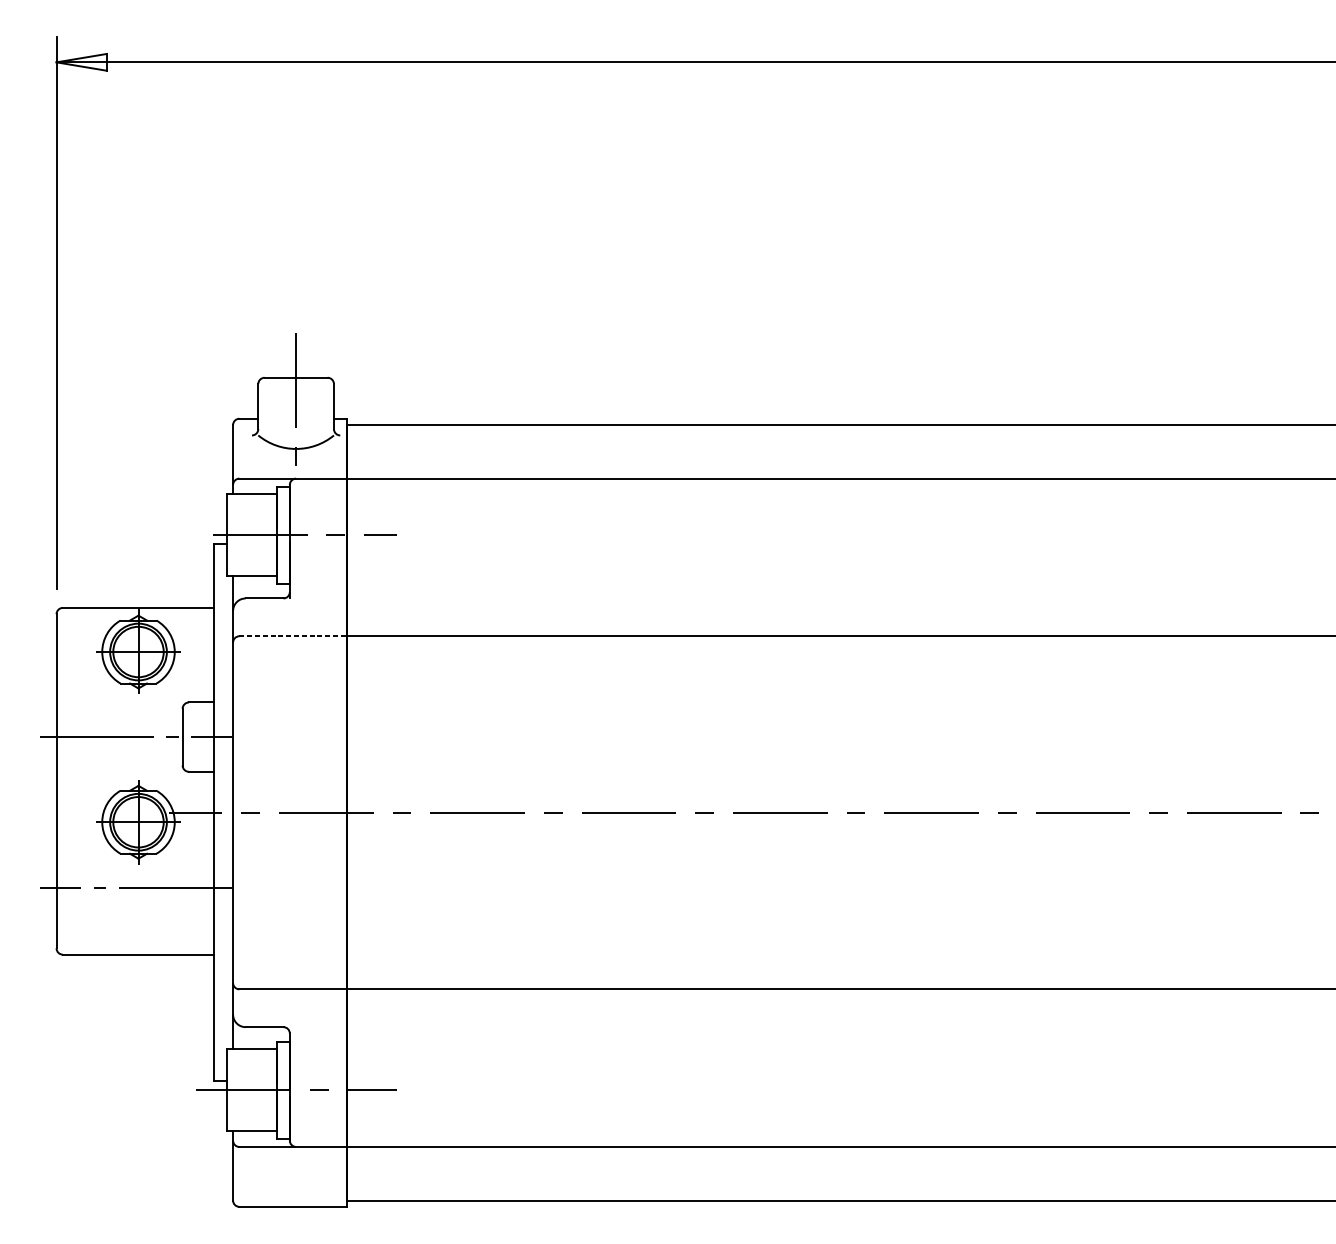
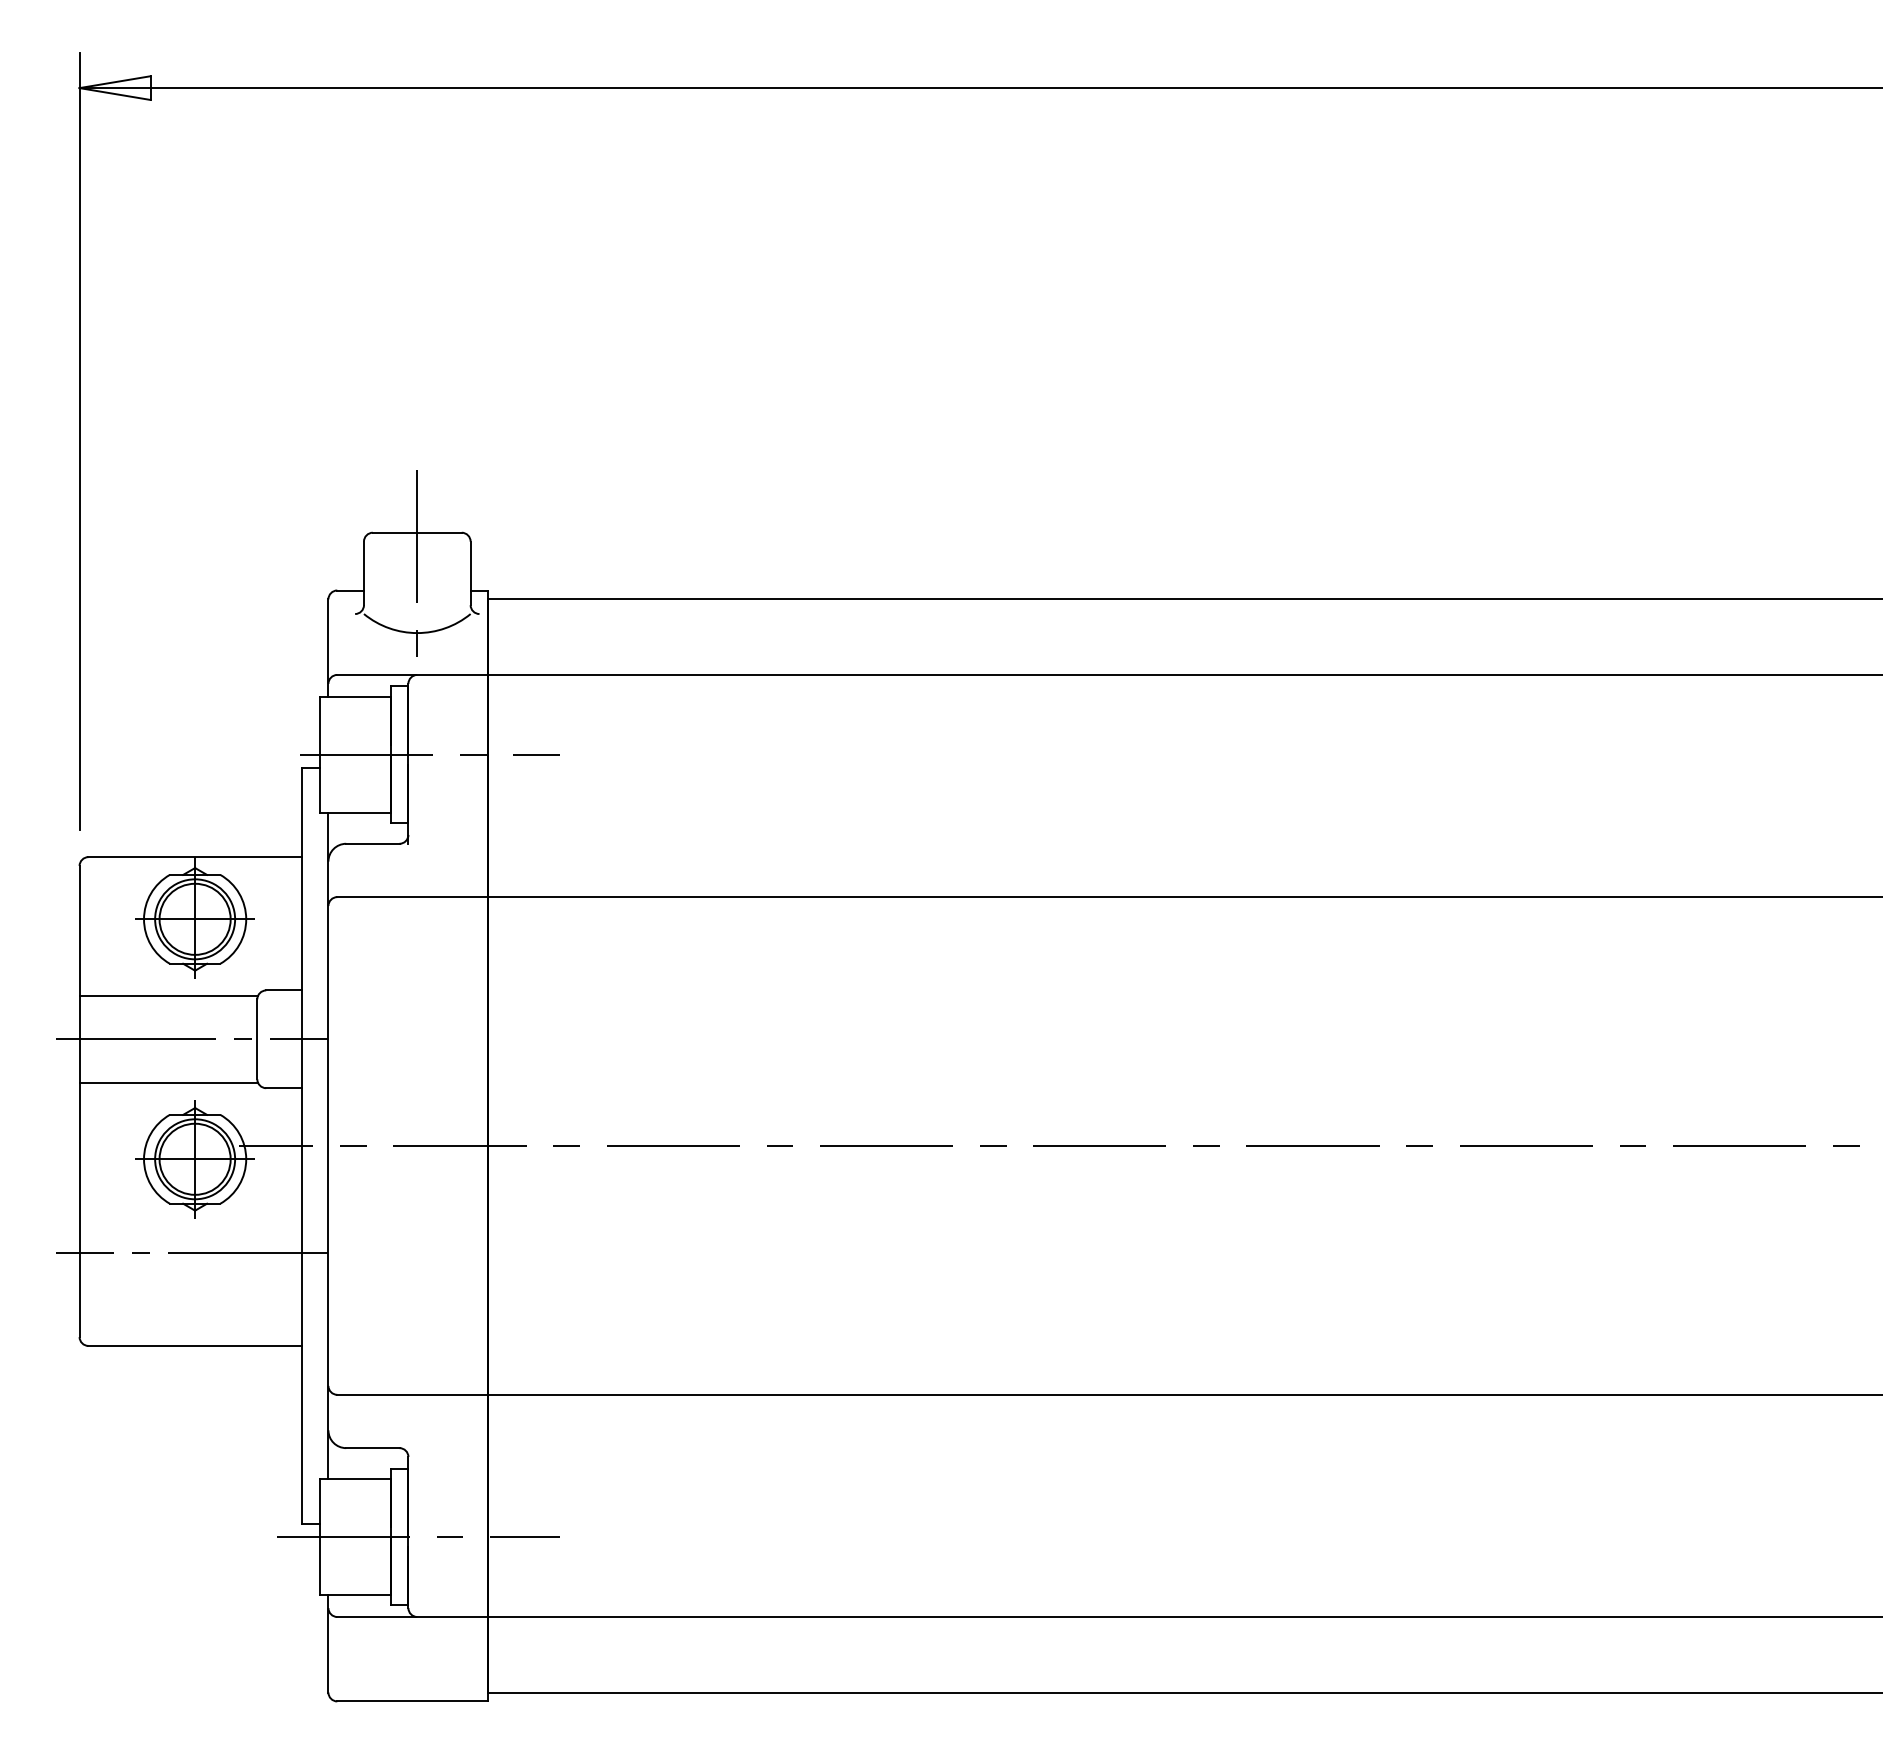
line: (292, 636) -> (412, 897), dashed -> solid
line: (119, 706) -> (168, 995), added
line: (119, 767) -> (168, 1082), added

